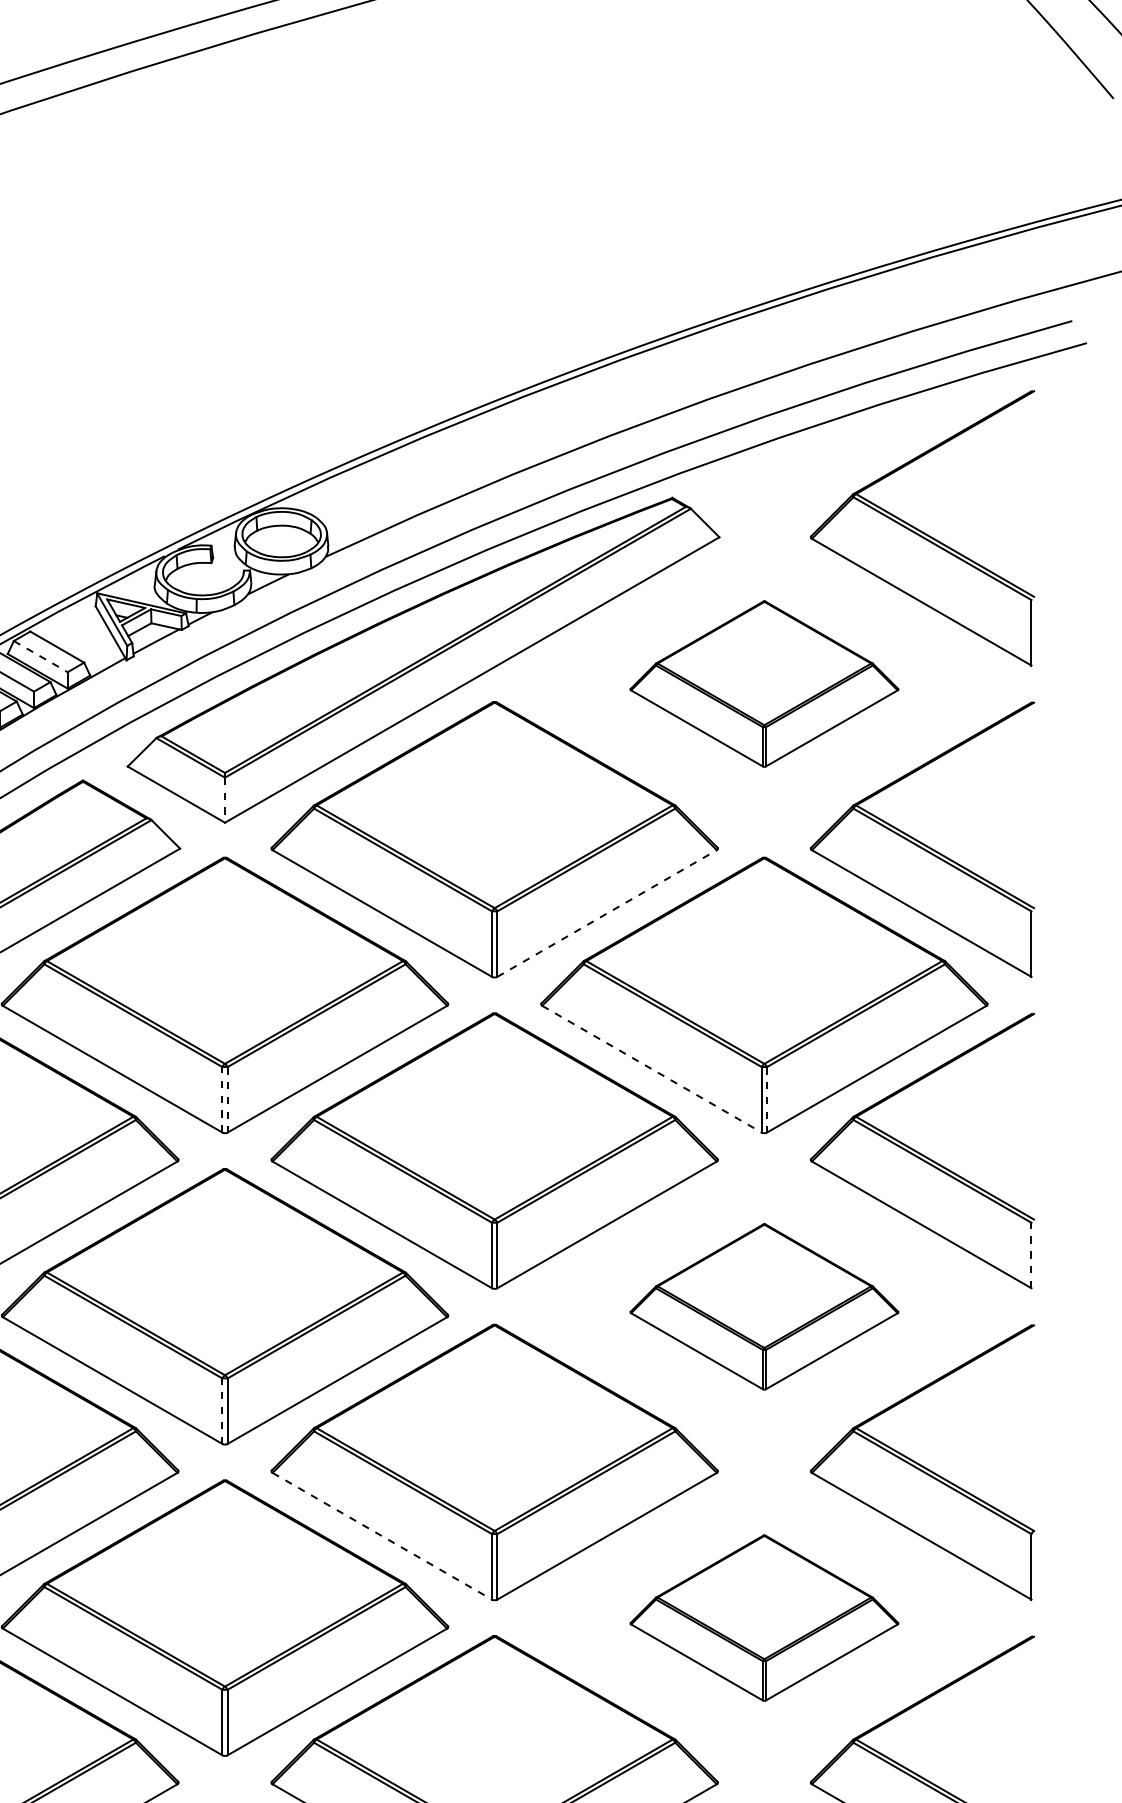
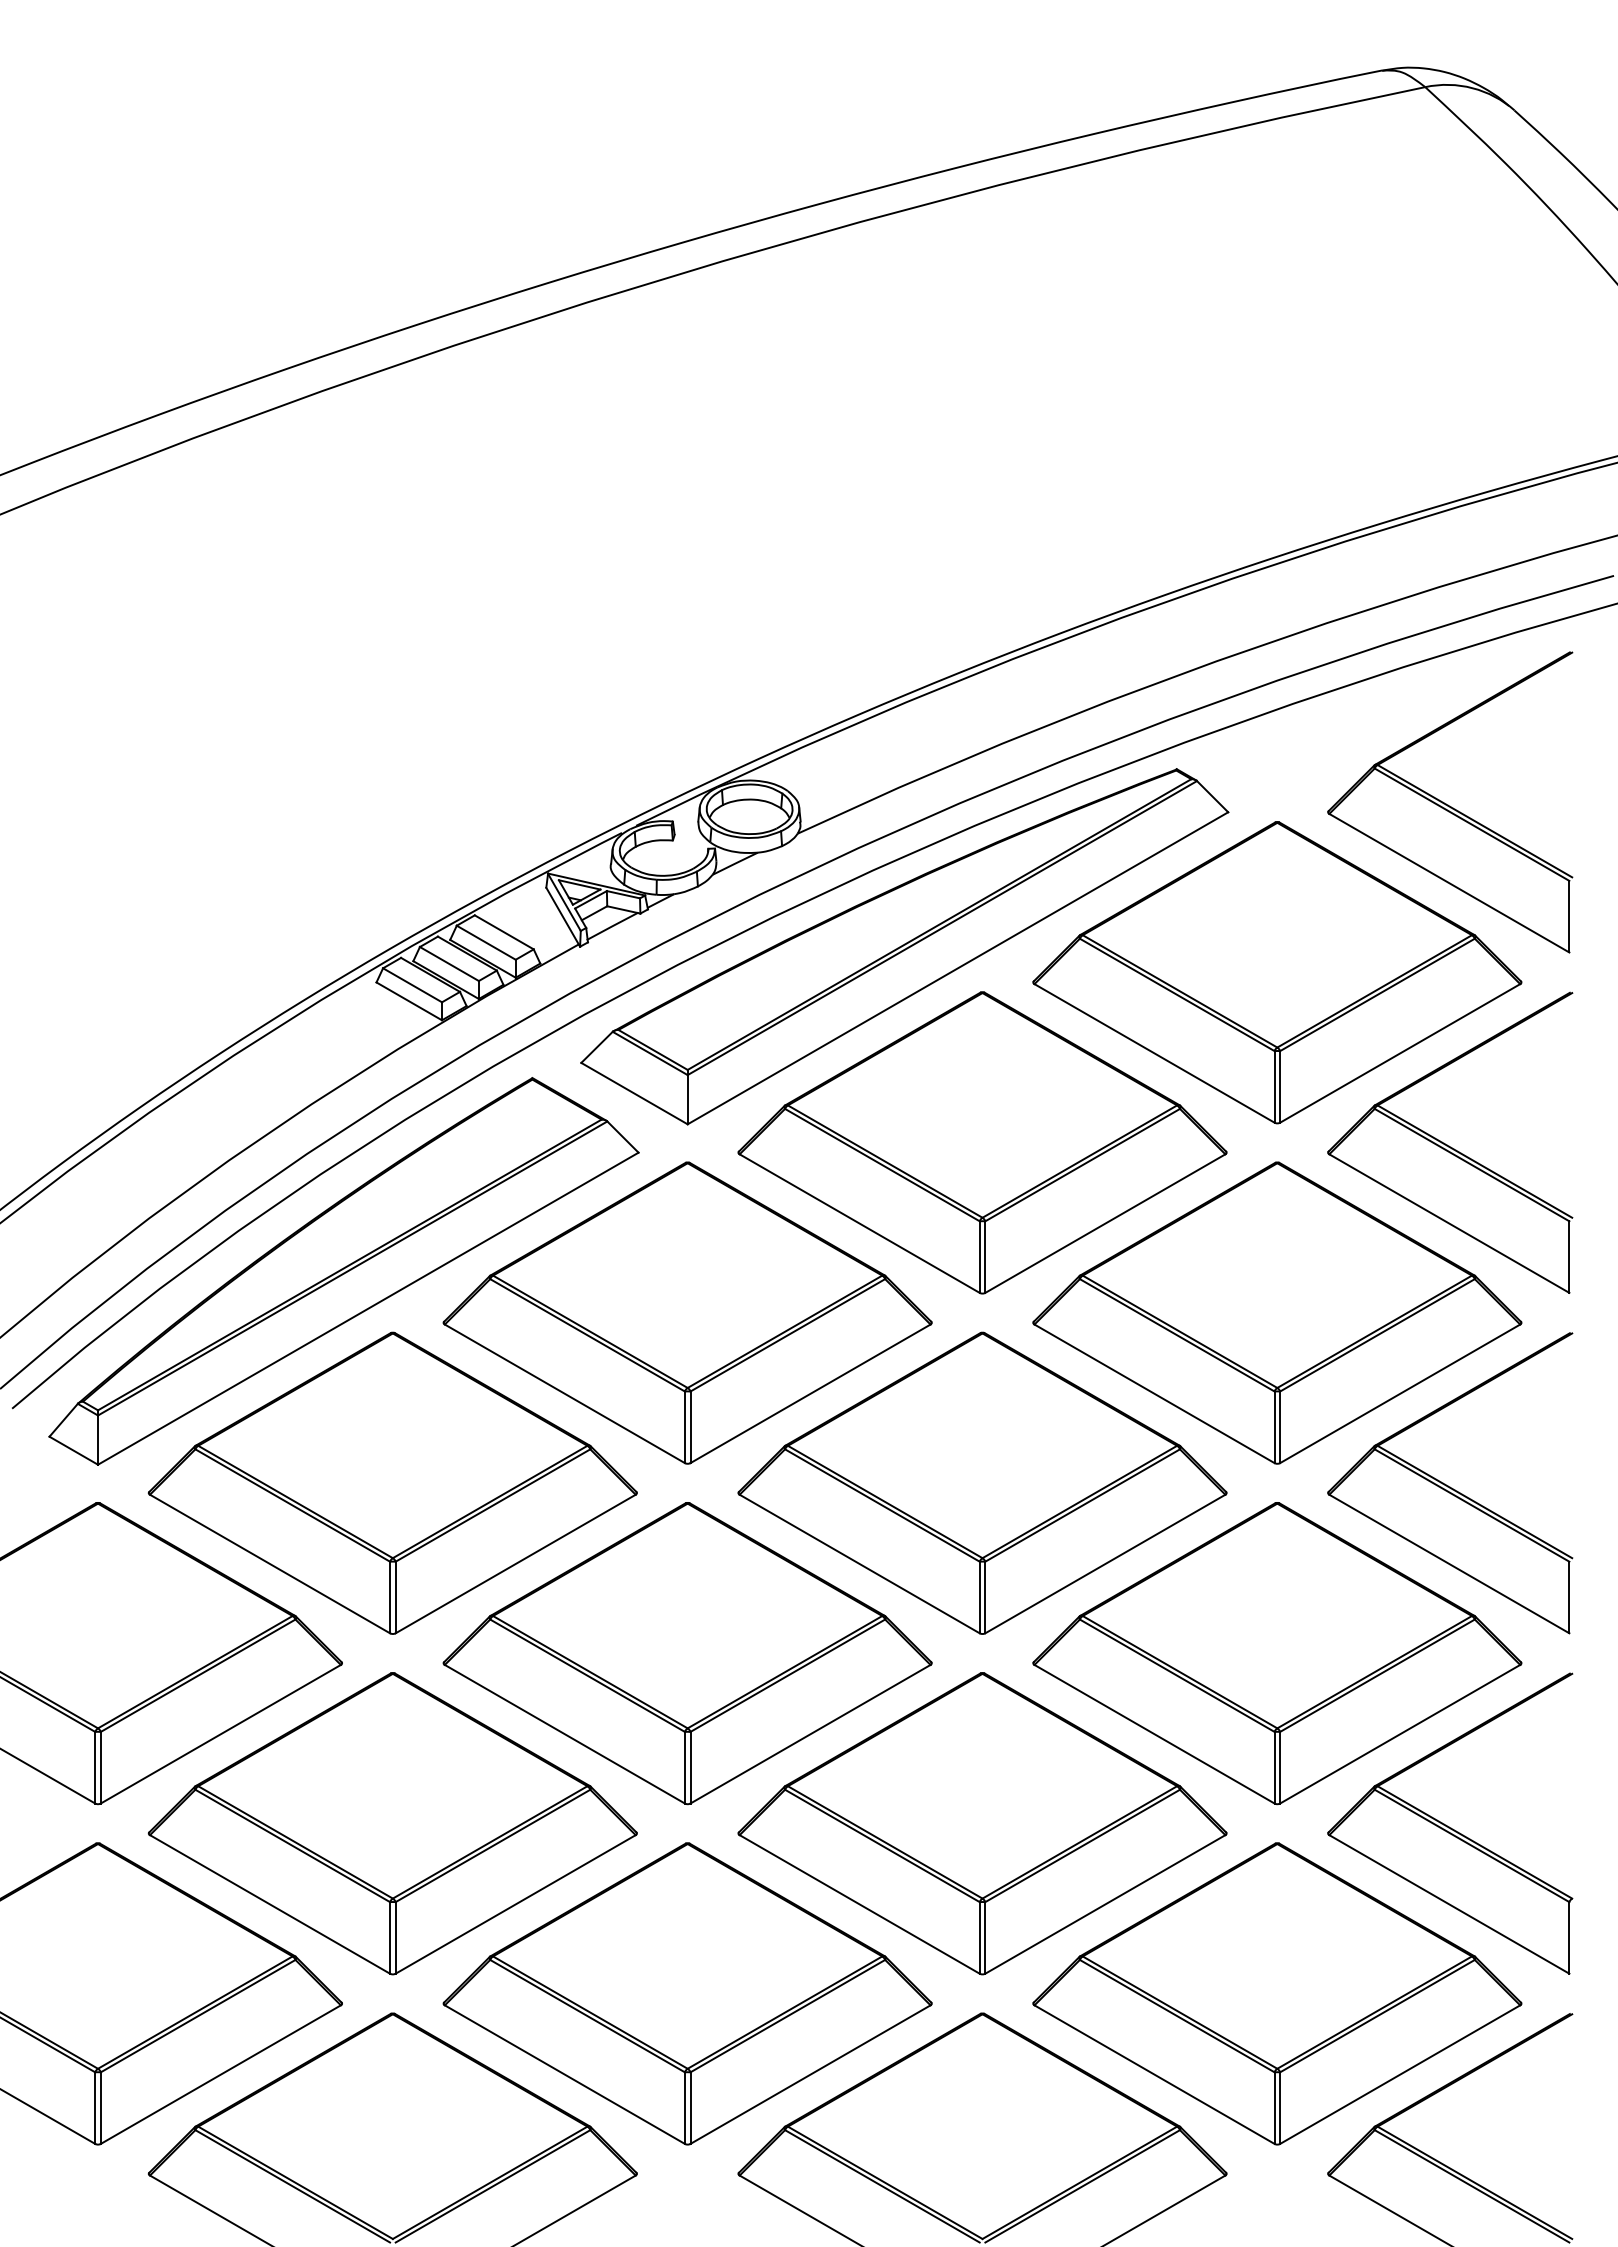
line: (40, 656) -> (486, 942), dashed -> solid
part: (764, 683) -> (1277, 972), size x1.67
line: (224, 800) -> (687, 1099), dashed -> solid
line: (607, 913) -> (1105, 1223), dashed -> solid
line: (652, 1068) -> (1154, 1393), dashed -> solid
line: (222, 1100) -> (684, 1427), dashed -> solid
line: (227, 1100) -> (690, 1427), dashed -> solid
line: (767, 1100) -> (1280, 1427), dashed -> solid
line: (1031, 1255) -> (1569, 1597), dashed -> solid
part: (764, 1306) -> (1277, 1653), size x1.67
line: (222, 1411) -> (684, 1767), dashed -> solid
line: (382, 1536) -> (859, 1904), dashed -> solid
part: (764, 1617) -> (1277, 1993), size x1.67

